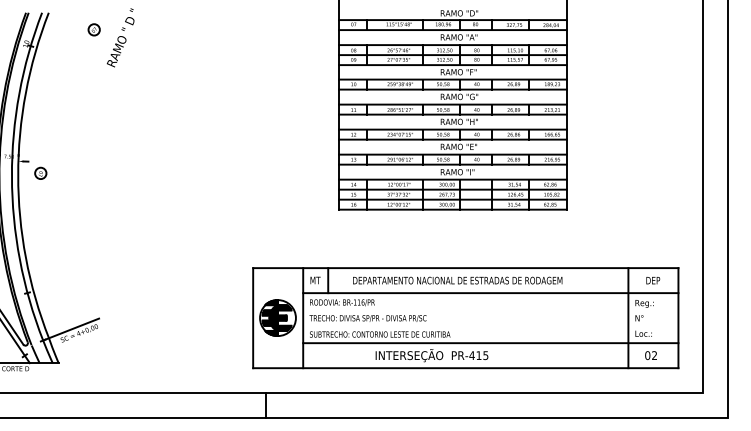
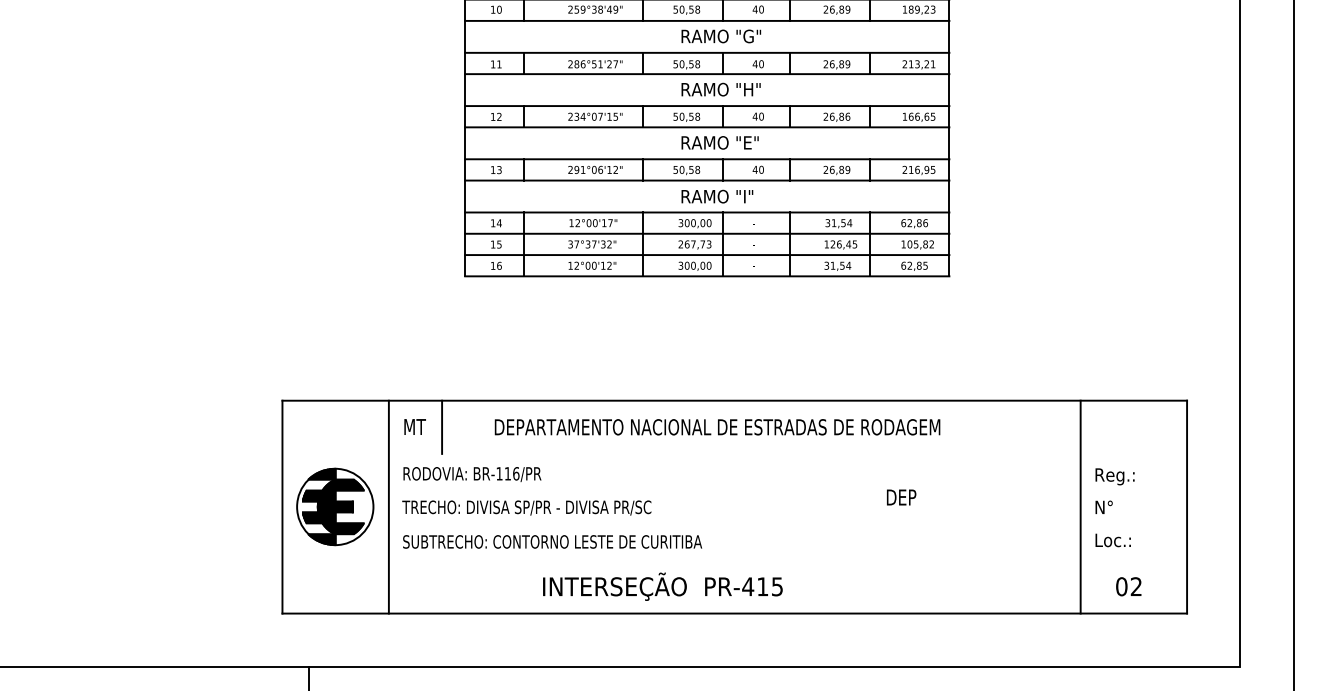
text: (653, 280) -> (902, 497), moved
line: (490, 293) -> (787, 454), removed
line: (490, 343) -> (787, 561), removed

